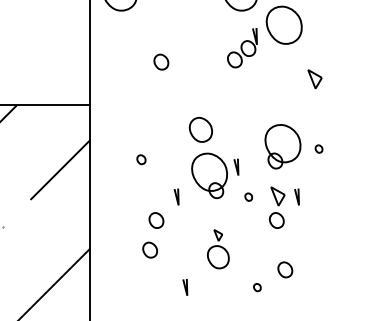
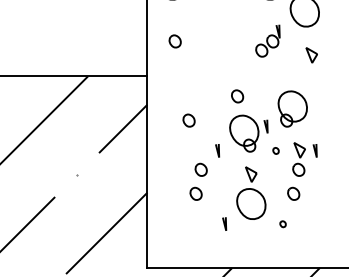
part: (241, 47) -> (267, 40), moved
part: (160, 62) -> (174, 41), moved
part: (314, 79) -> (311, 55), moved
part: (201, 130) -> (237, 96), size x0.62
part: (282, 146) -> (292, 108), moved
part: (318, 148) -> (332, 111), removed
part: (140, 159) -> (188, 120), size x1.67
part: (218, 248) -> (251, 192), size x1.67
part: (285, 269) -> (293, 193), moved

